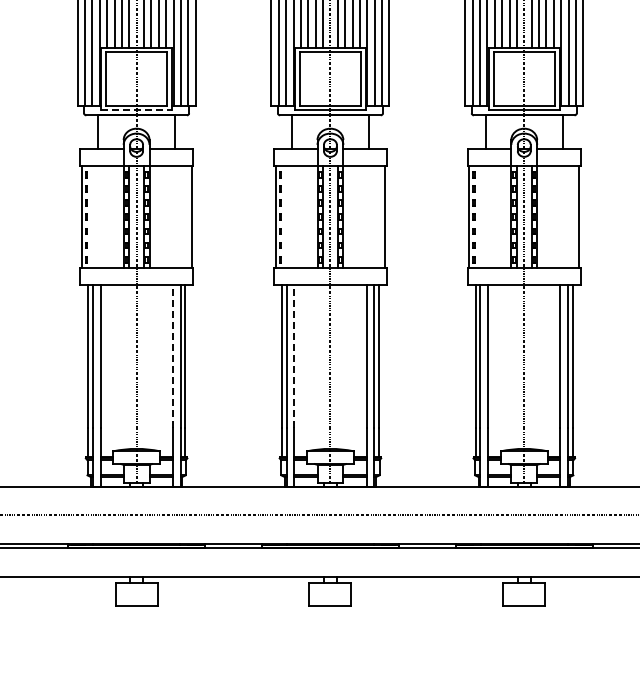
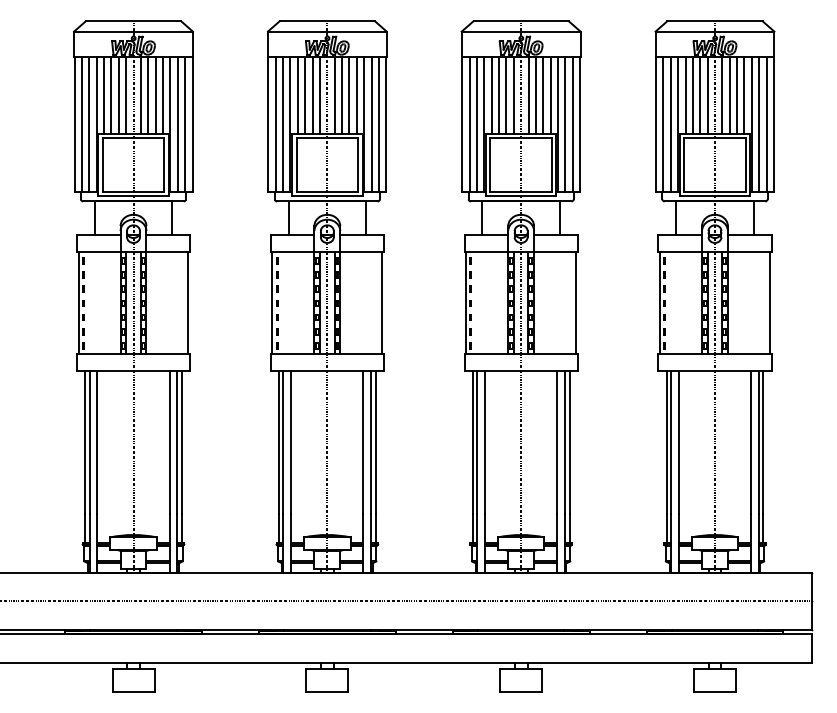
line: (137, 110) -> (134, 196), dashed -> solid
line: (172, 356) -> (169, 442), dashed -> solid
line: (294, 356) -> (291, 442), dashed -> solid

